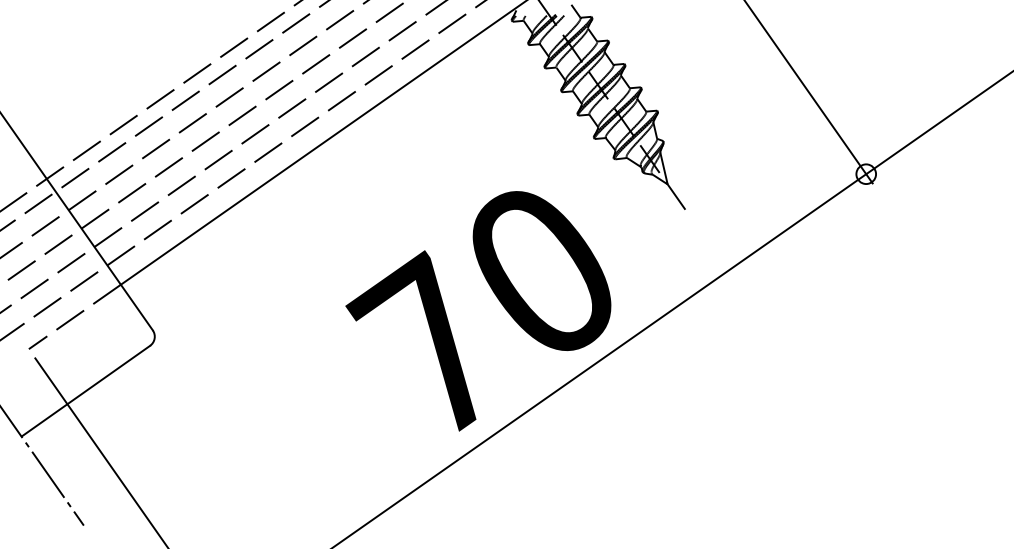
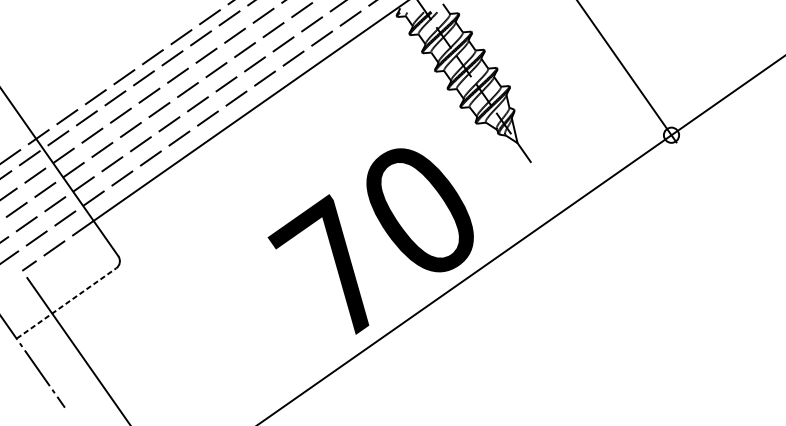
line: (86, 390) -> (66, 302), solid -> dashed

